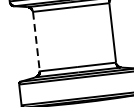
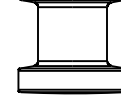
line: (36, 41) -> (38, 34), dashed -> solid

